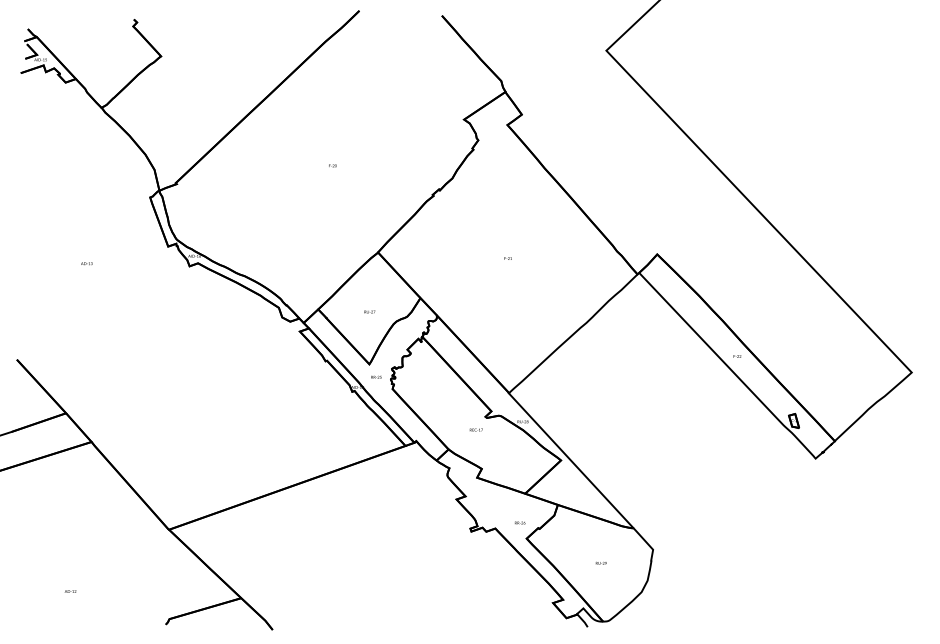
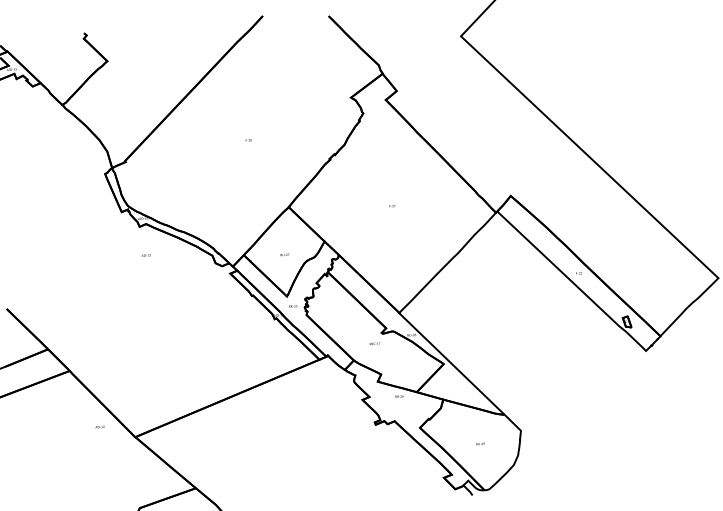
text: (86, 263) -> (145, 255), moved
text: (520, 522) -> (399, 396), moved
text: (70, 591) -> (100, 427), moved

